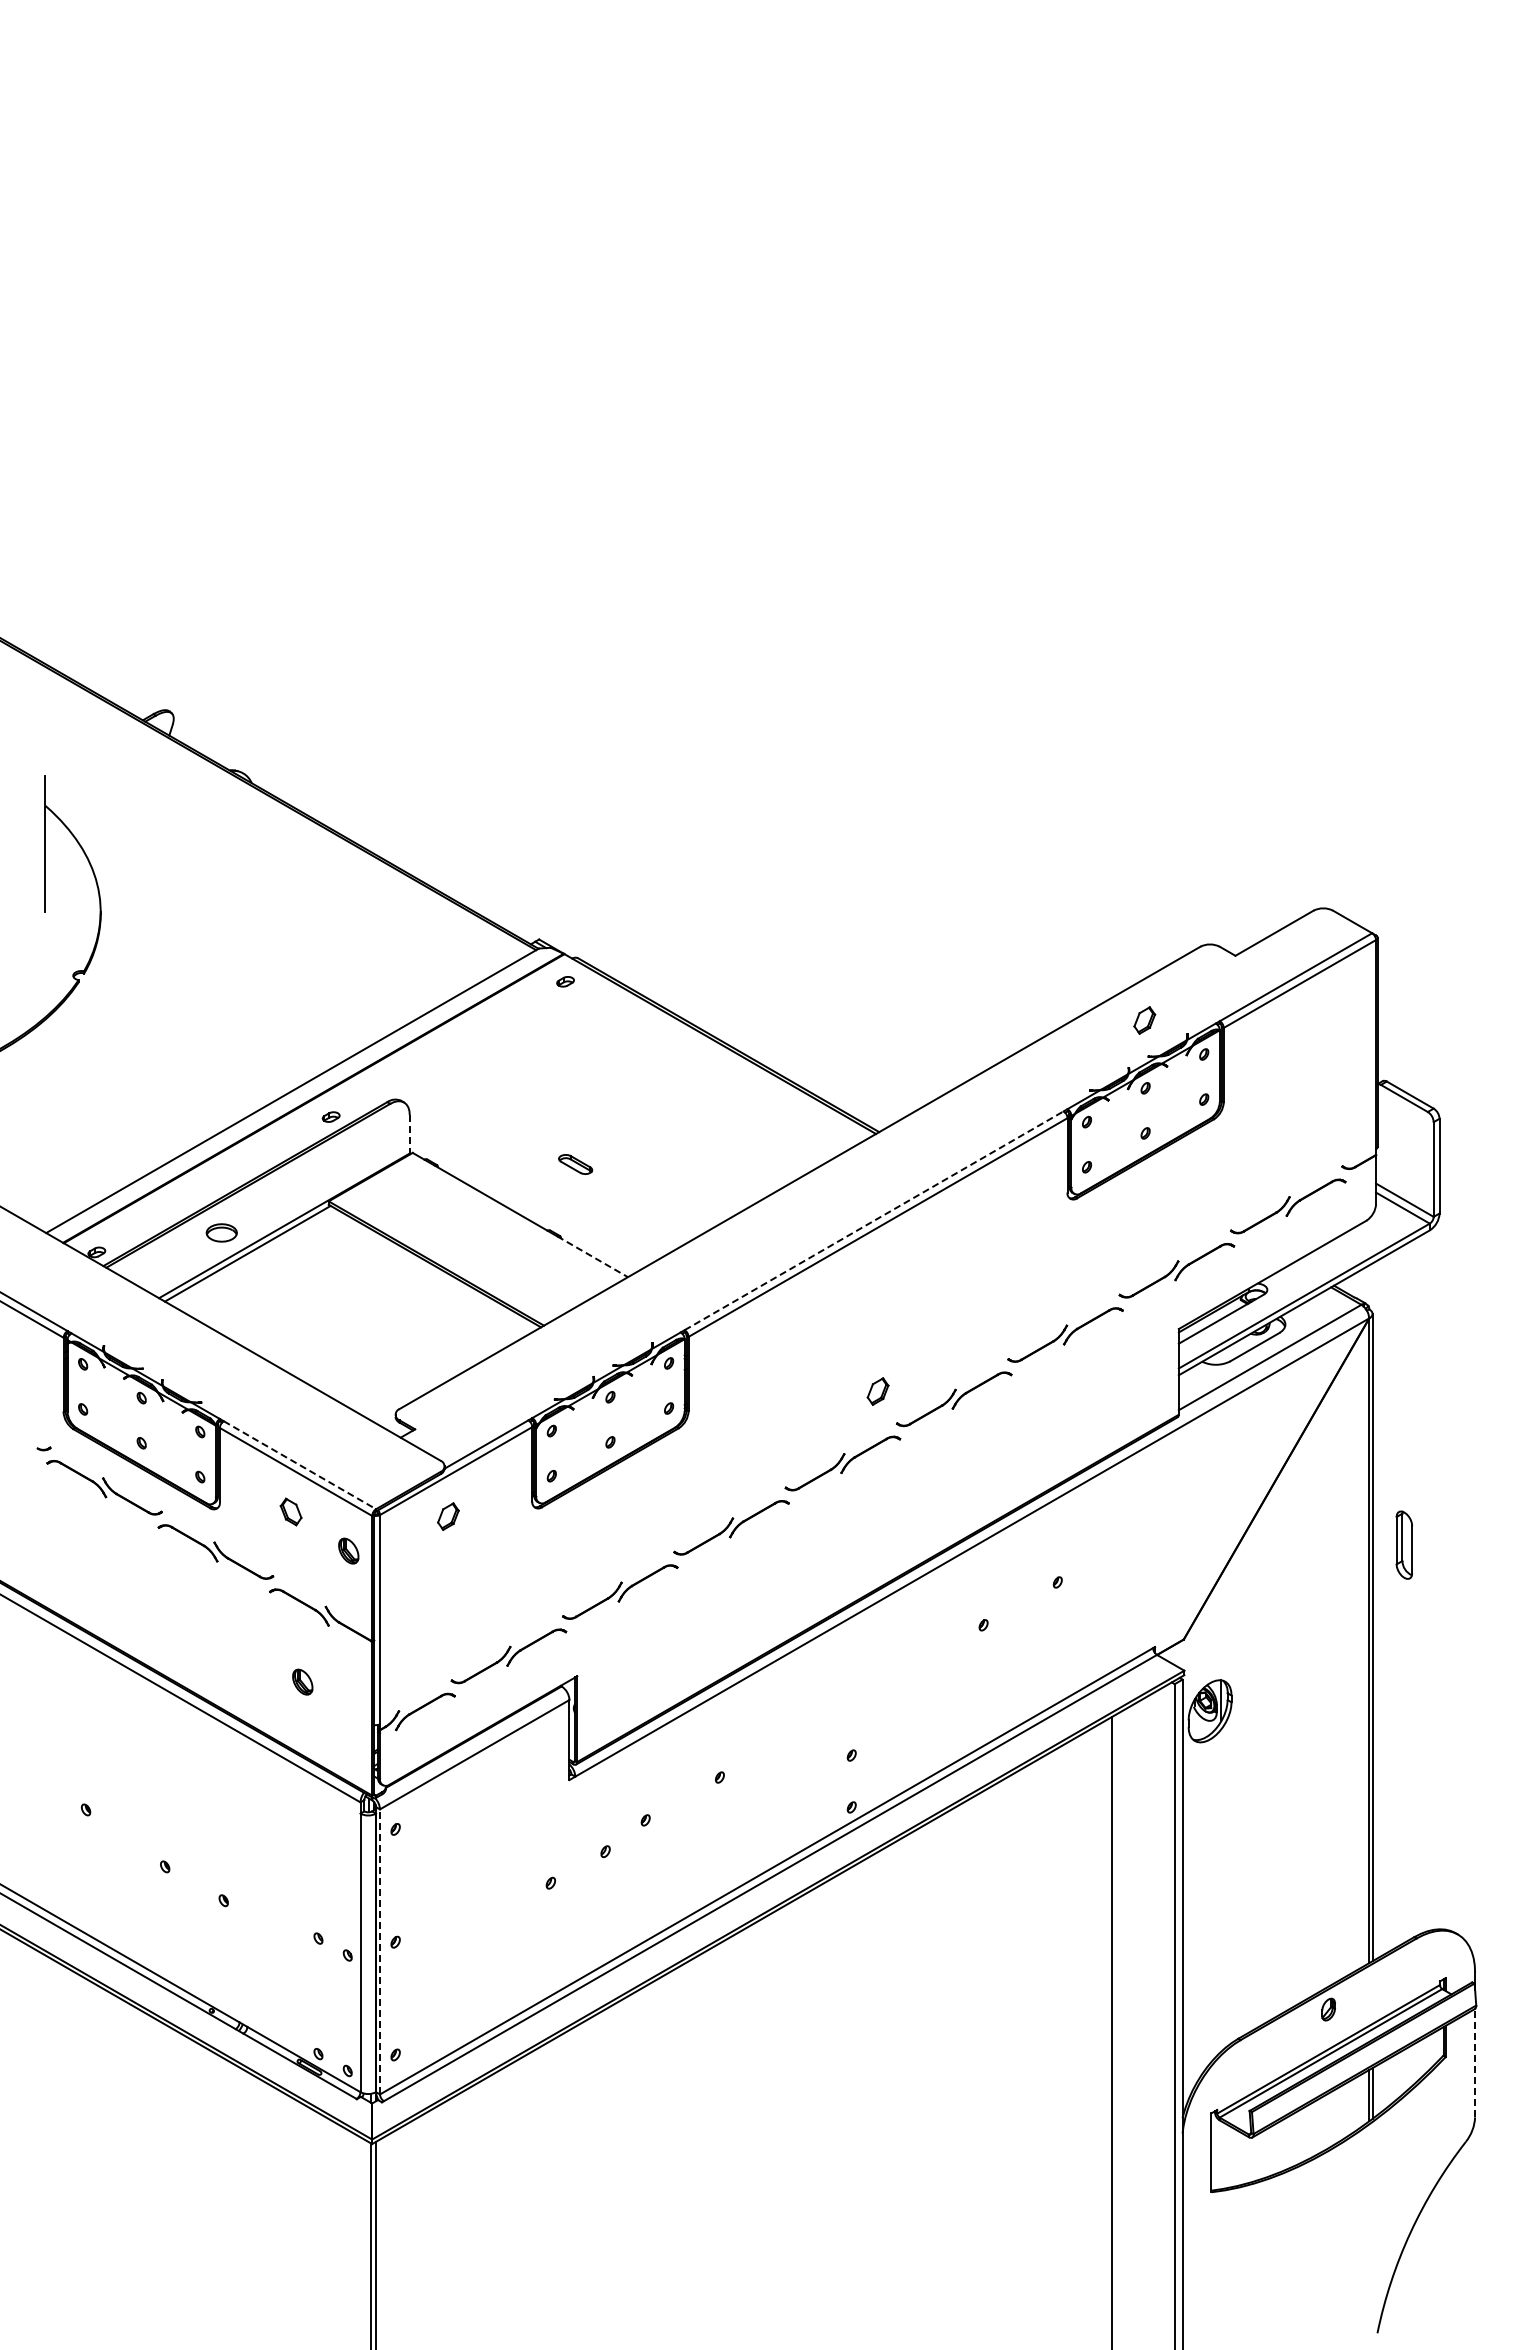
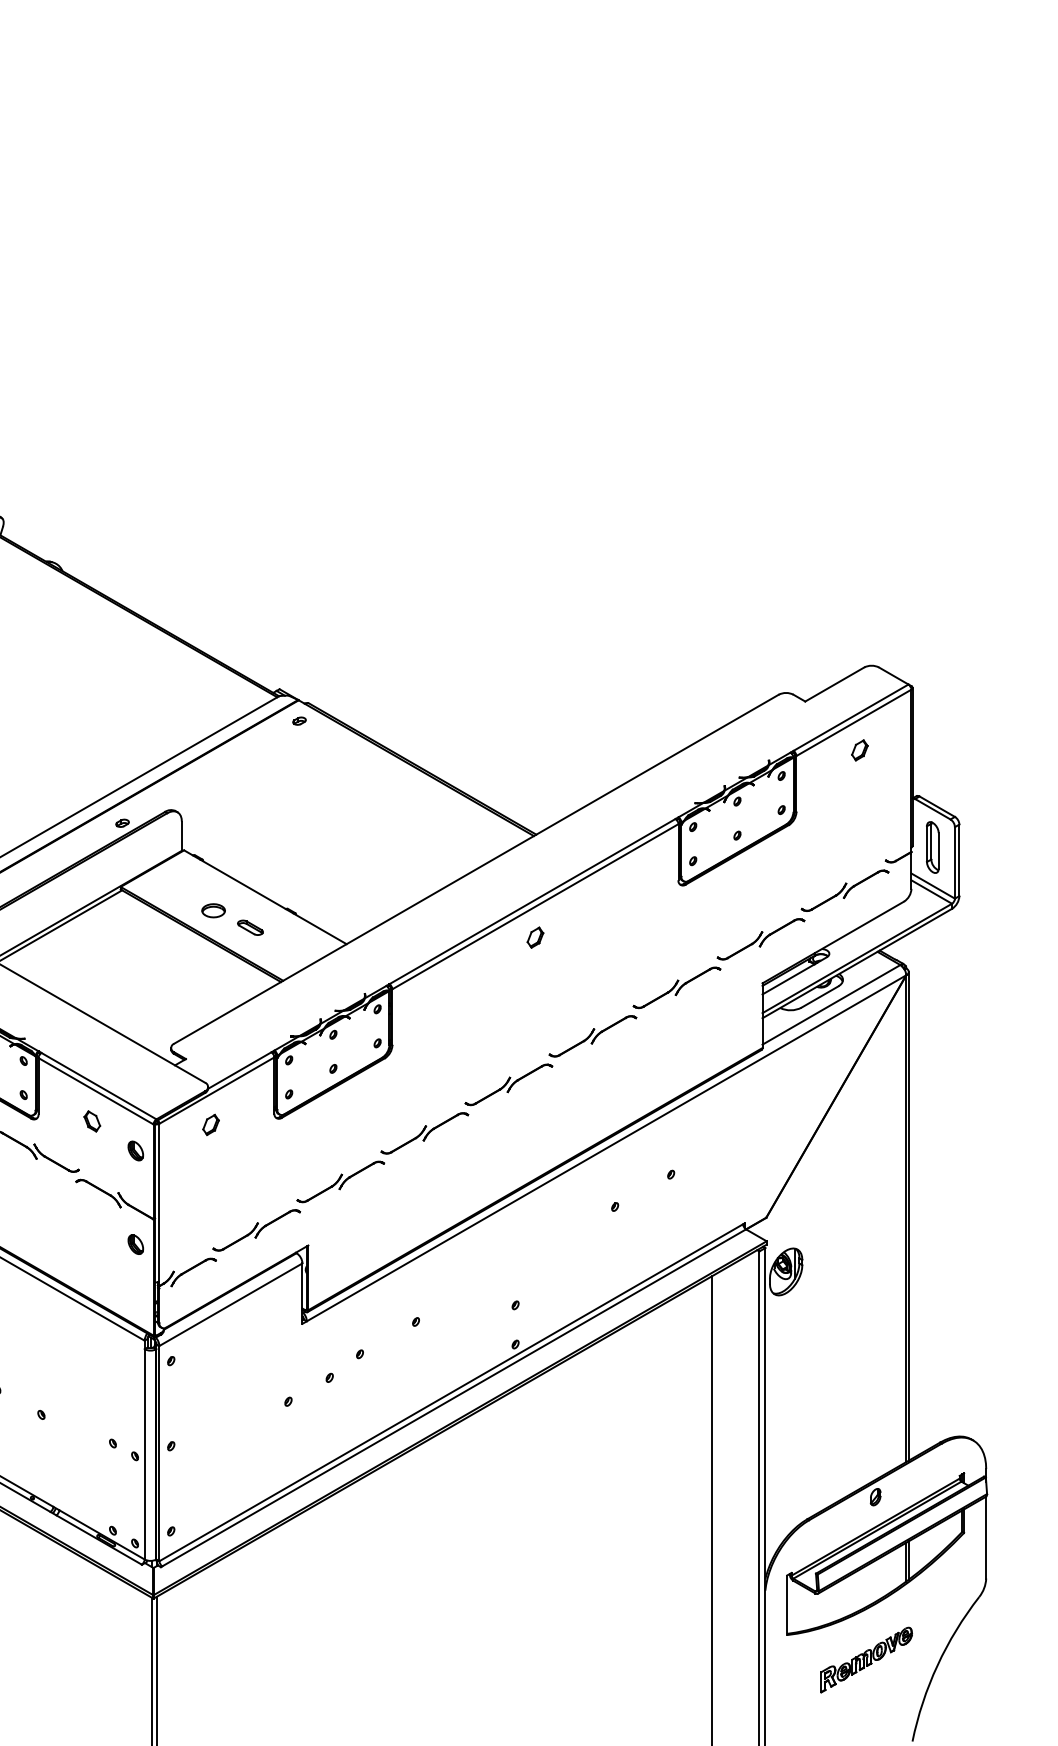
part: (1144, 1020) -> (859, 750), moved
line: (409, 1134) -> (181, 836), dashed -> solid
part: (575, 1164) -> (250, 927), moved
line: (874, 1220) -> (532, 901), dashed -> solid
part: (221, 1232) -> (213, 910), moved
line: (592, 1256) -> (319, 928), dashed -> solid
part: (877, 1391) -> (535, 937), moved
line: (299, 1465) -> (98, 1086), dashed -> solid
part: (1404, 1544) -> (932, 847), moved
part: (302, 1681) -> (135, 1244), moved
line: (380, 1951) -> (159, 1453), dashed -> solid
line: (1475, 2062) -> (986, 1537), dashed -> solid
part: (1316, 2225) -> (866, 1660), added

